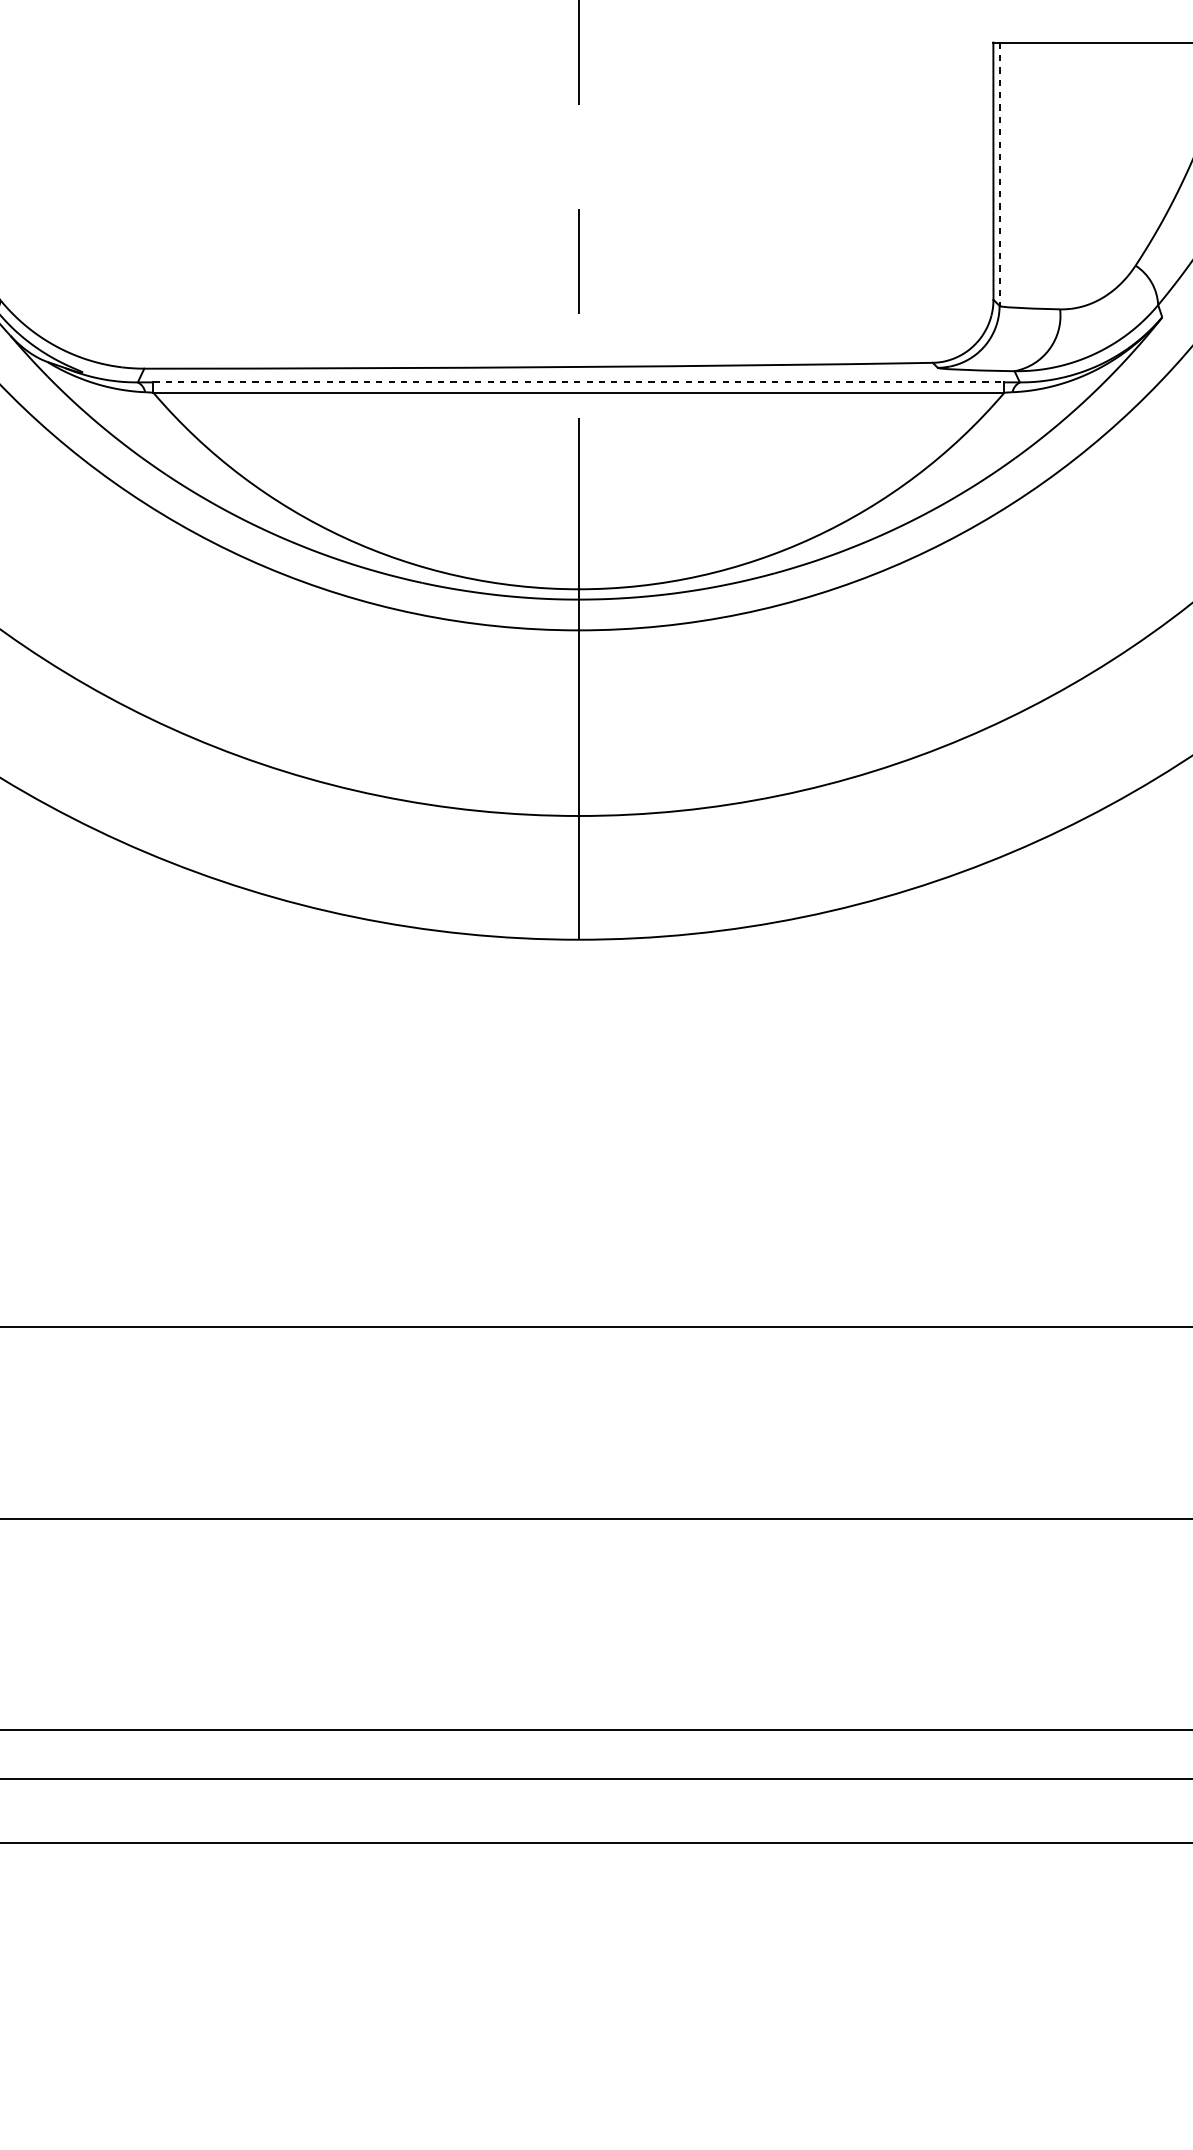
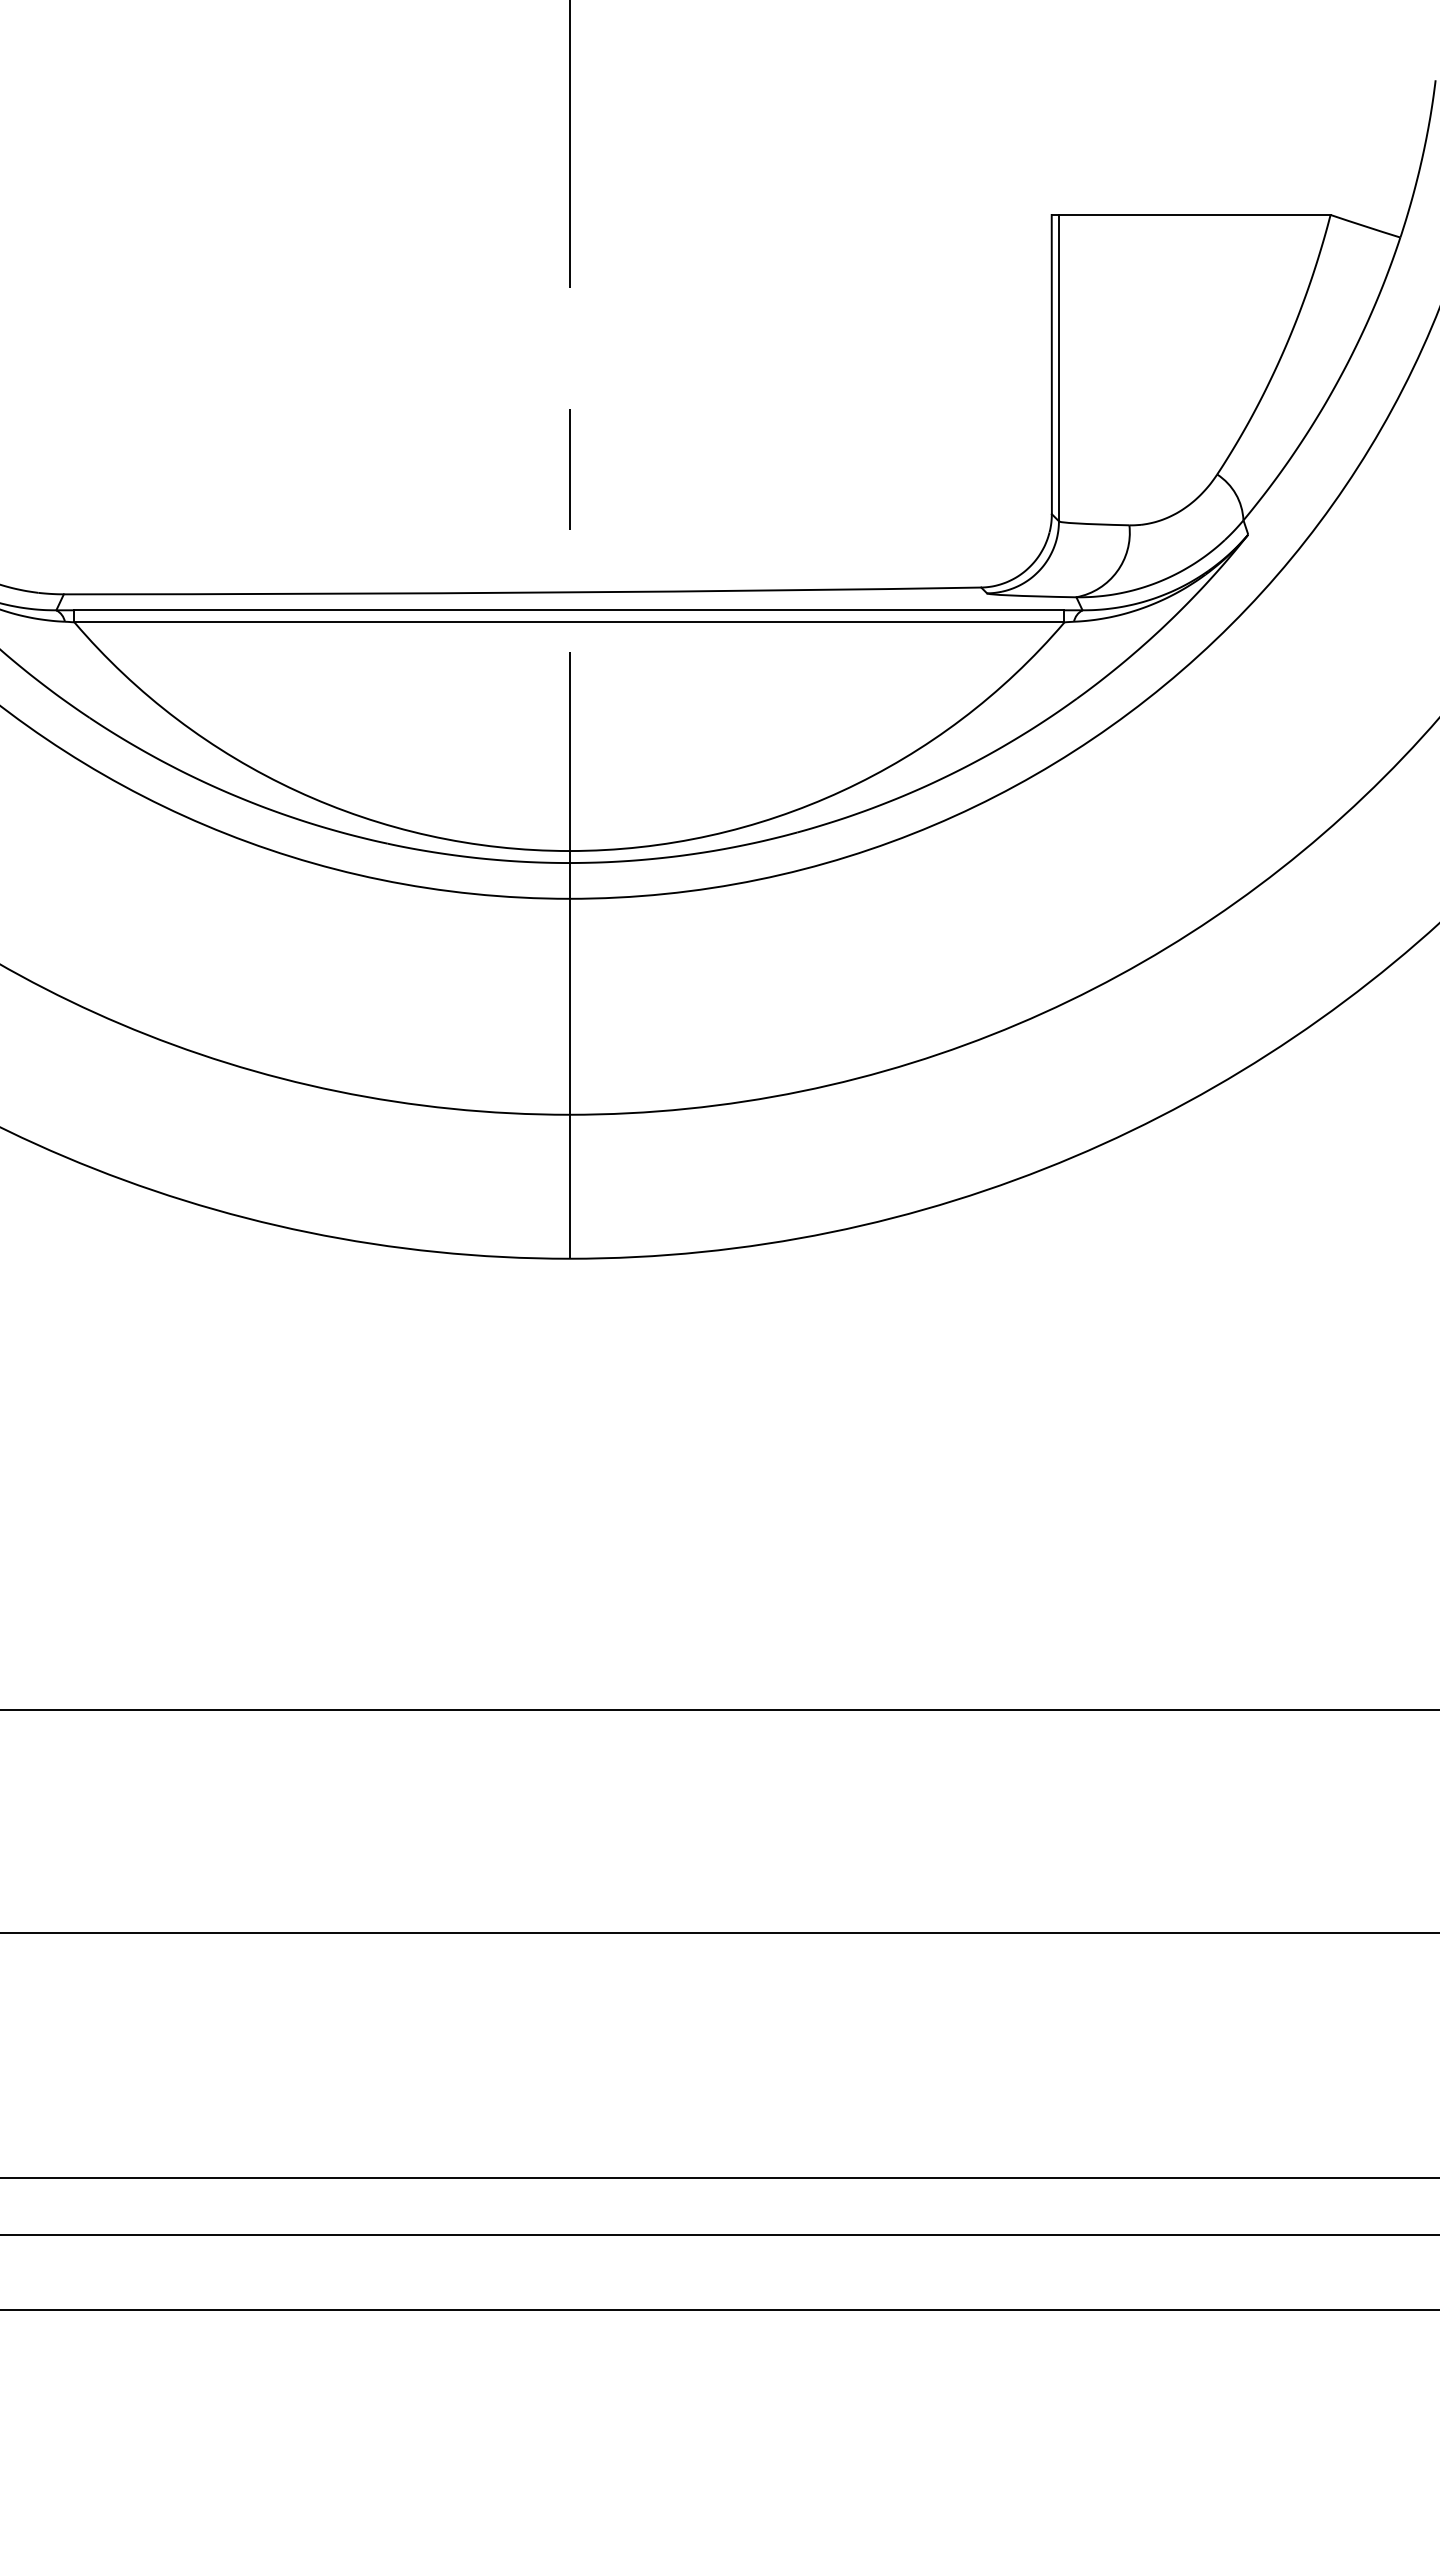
line: (1000, 174) -> (1059, 368), dashed -> solid
line: (578, 382) -> (569, 610), dashed -> solid

